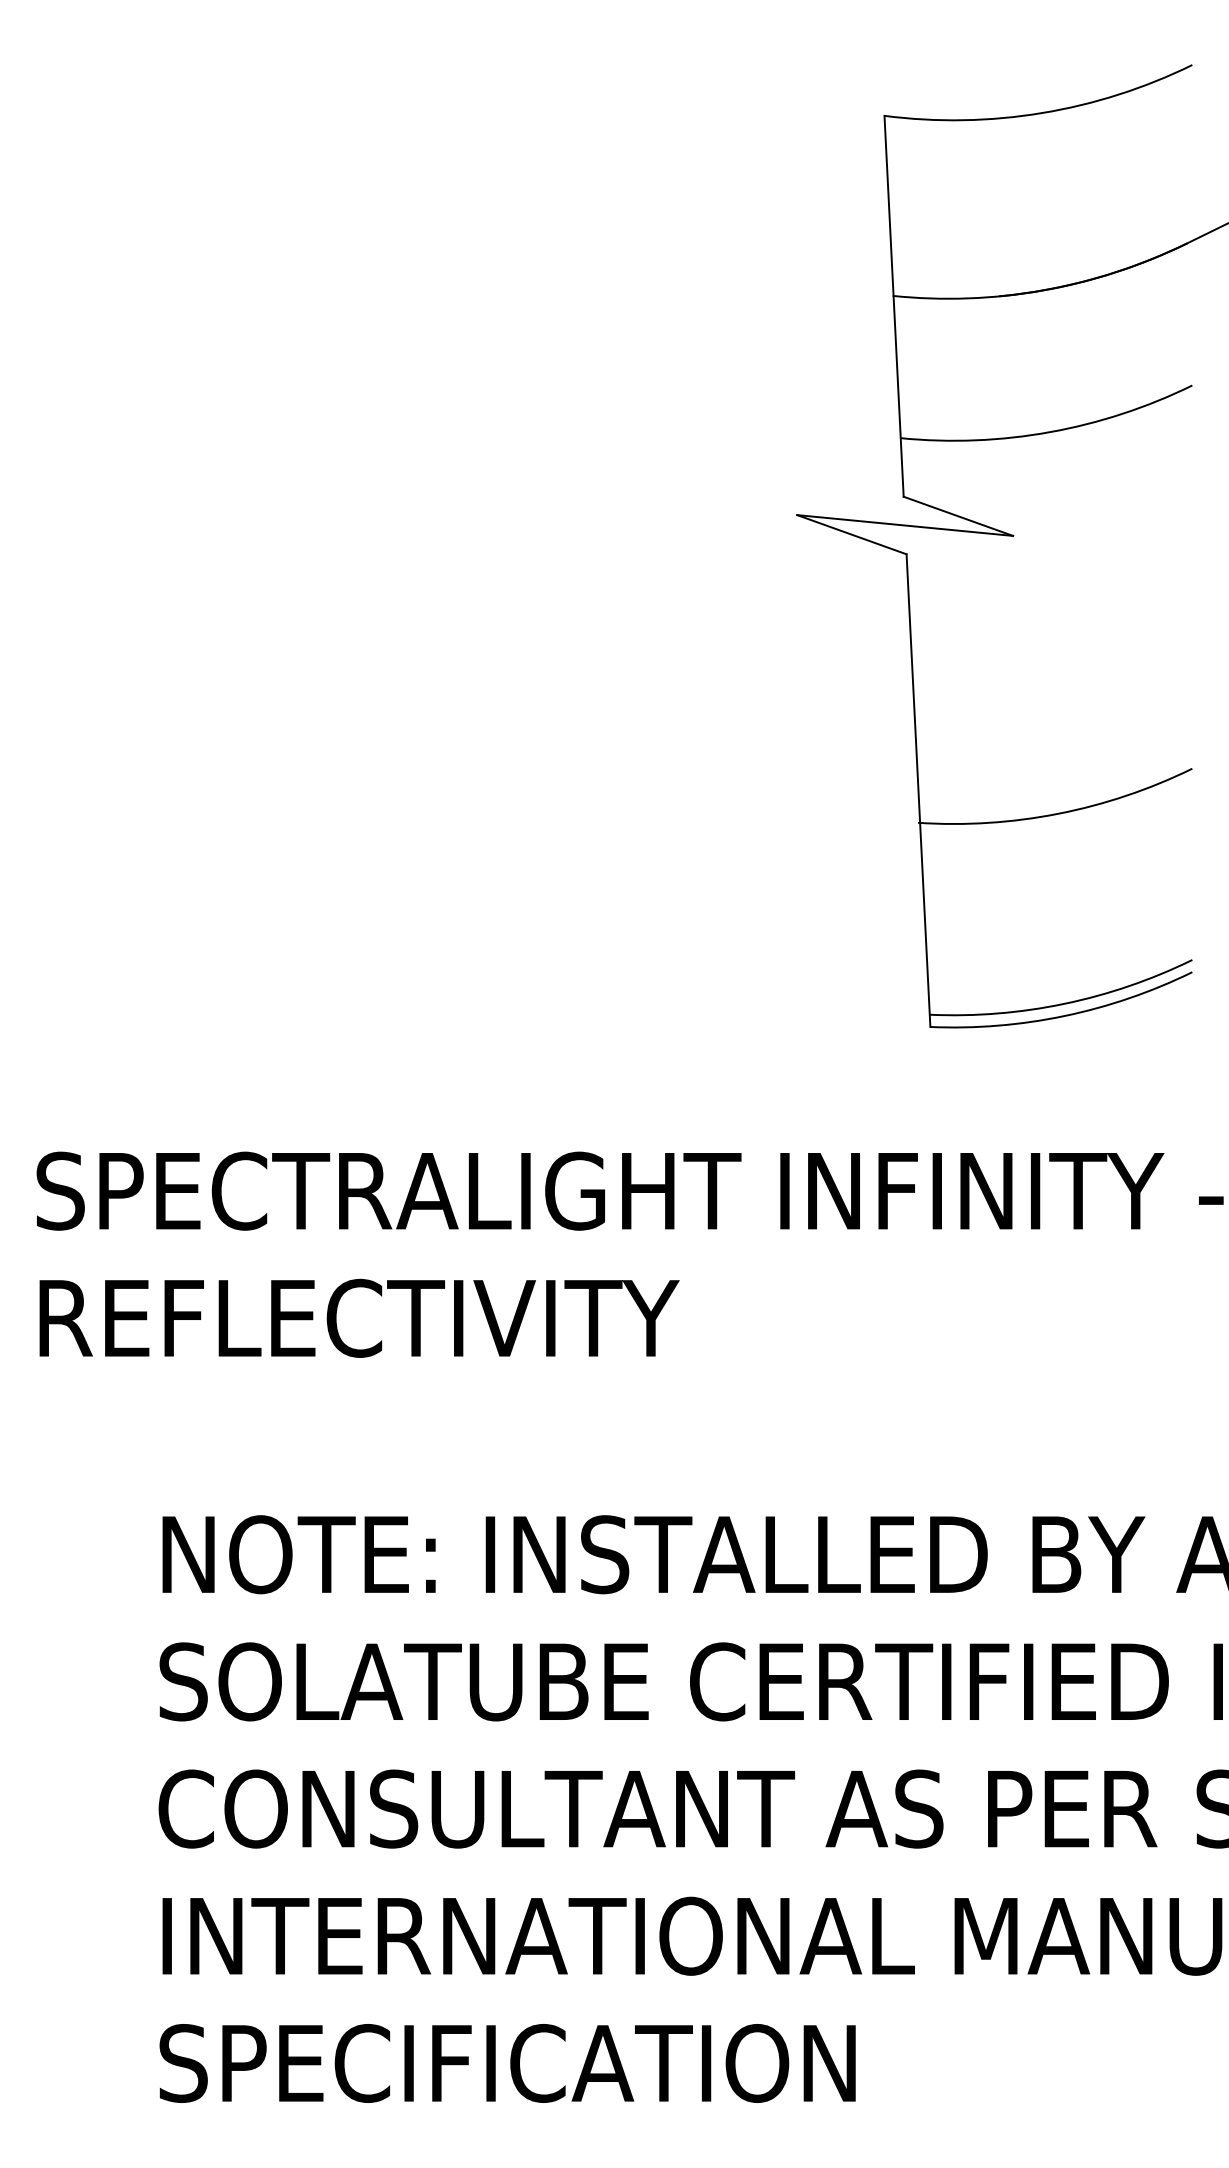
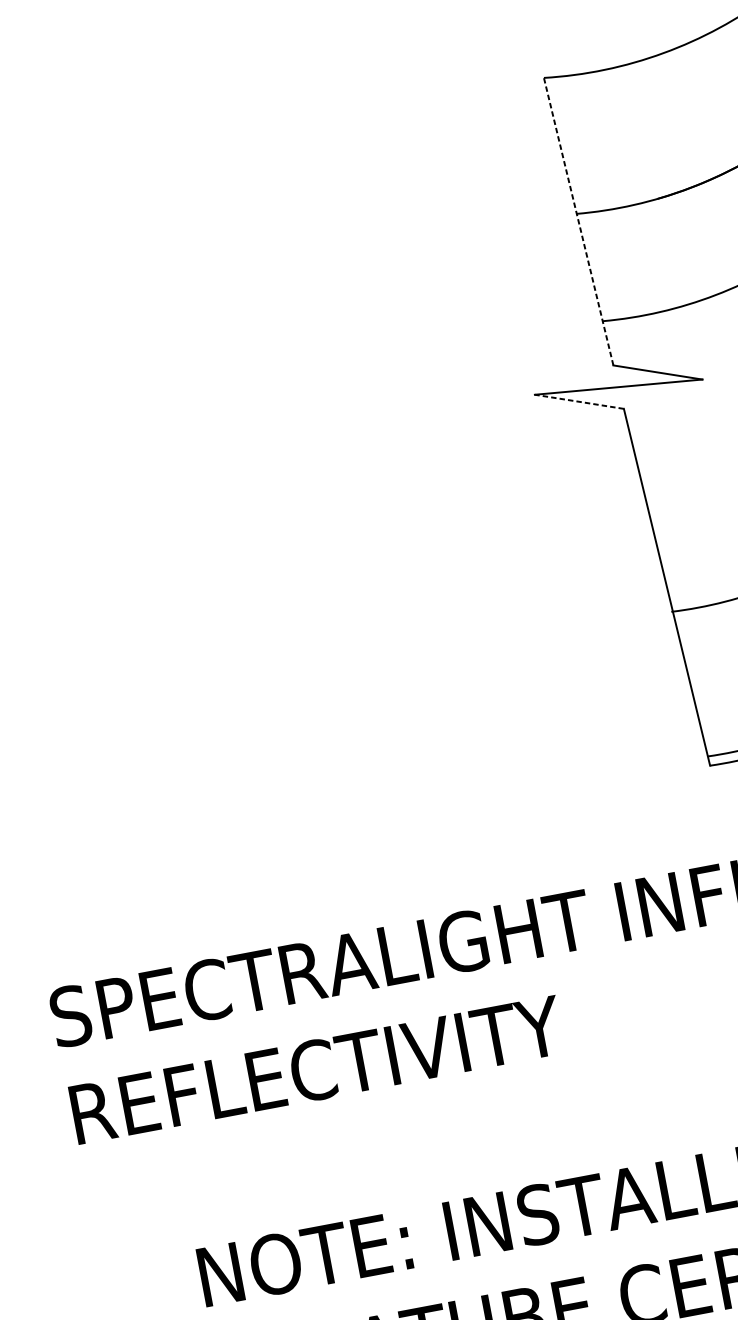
line: (894, 306) -> (579, 221), solid -> dashed
line: (851, 534) -> (579, 401), solid -> dashed

